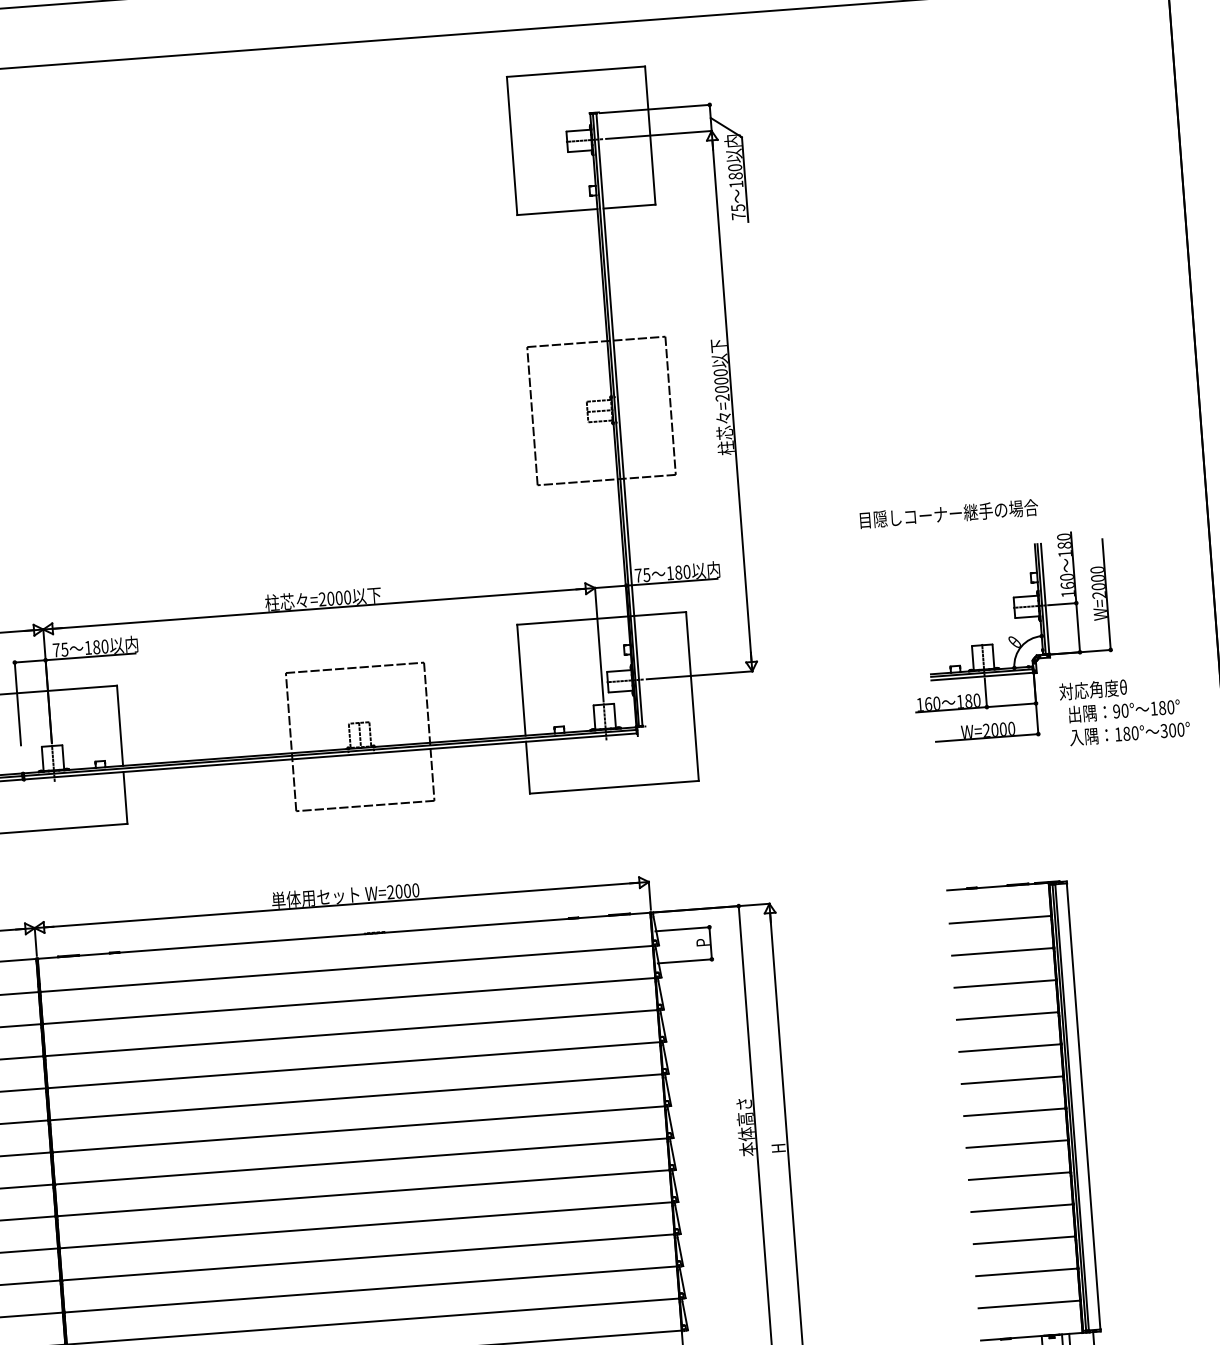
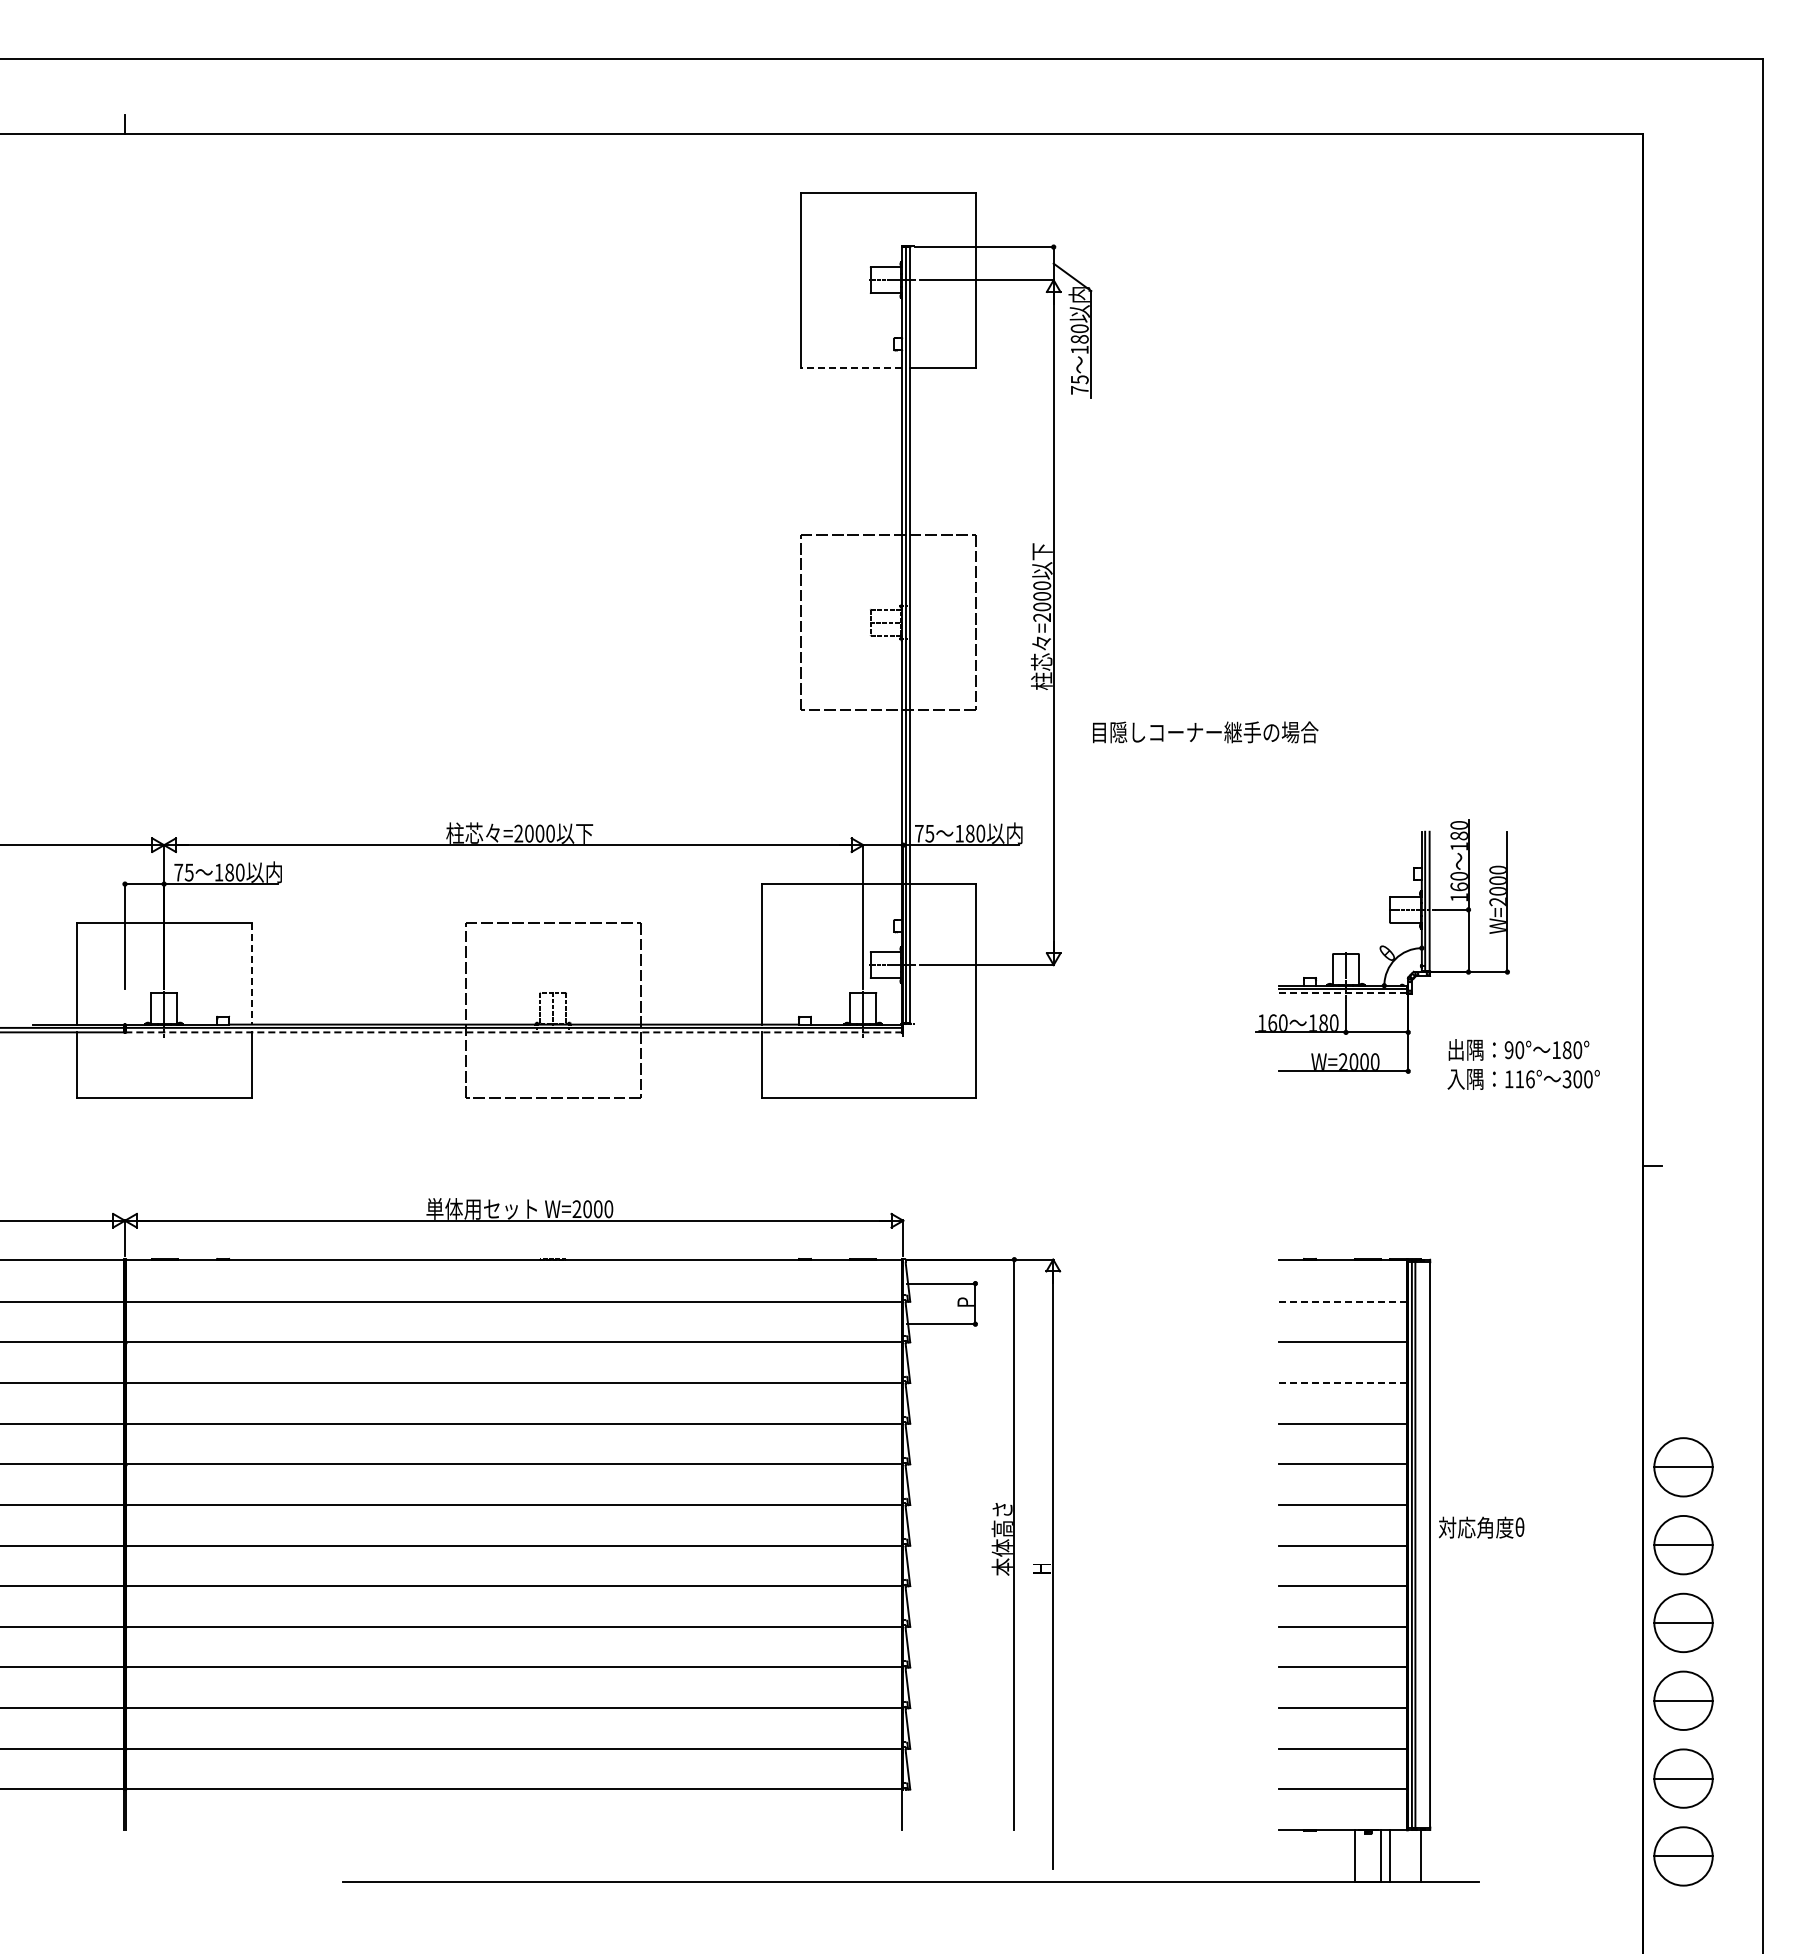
line: (557, 211) -> (851, 367), solid -> dashed
text: (949, 514) -> (1205, 732), moved
line: (981, 676) -> (1342, 993), solid -> dashed
text: (1093, 689) -> (1481, 1527), moved
line: (119, 725) -> (251, 973), solid -> dashed
text: (1130, 733) -> (1524, 1079), 180° -> 116°
line: (330, 756) -> (513, 1032), solid -> dashed
line: (1000, 919) -> (1342, 1301), solid -> dashed
line: (1004, 984) -> (1342, 1383), solid -> dashed

